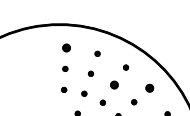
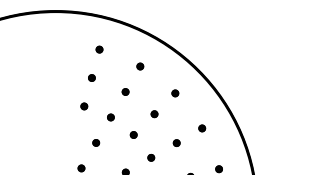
part: (66, 47) -> (99, 49), size x0.62
part: (114, 85) -> (154, 114), size x0.62
part: (150, 88) -> (202, 128), size x0.62

